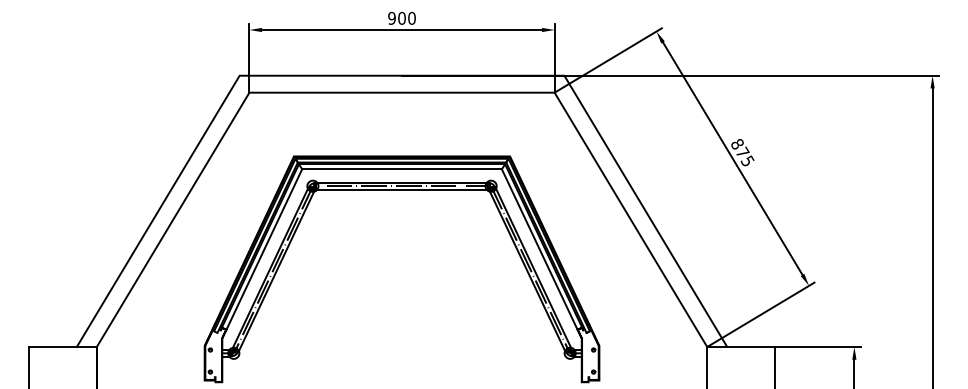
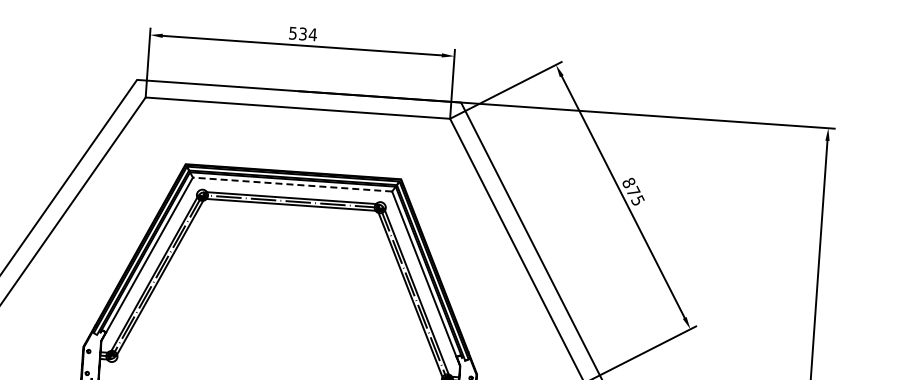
text: (402, 17) -> (303, 33), 900 -> 534
line: (402, 169) -> (293, 184), solid -> dashed

